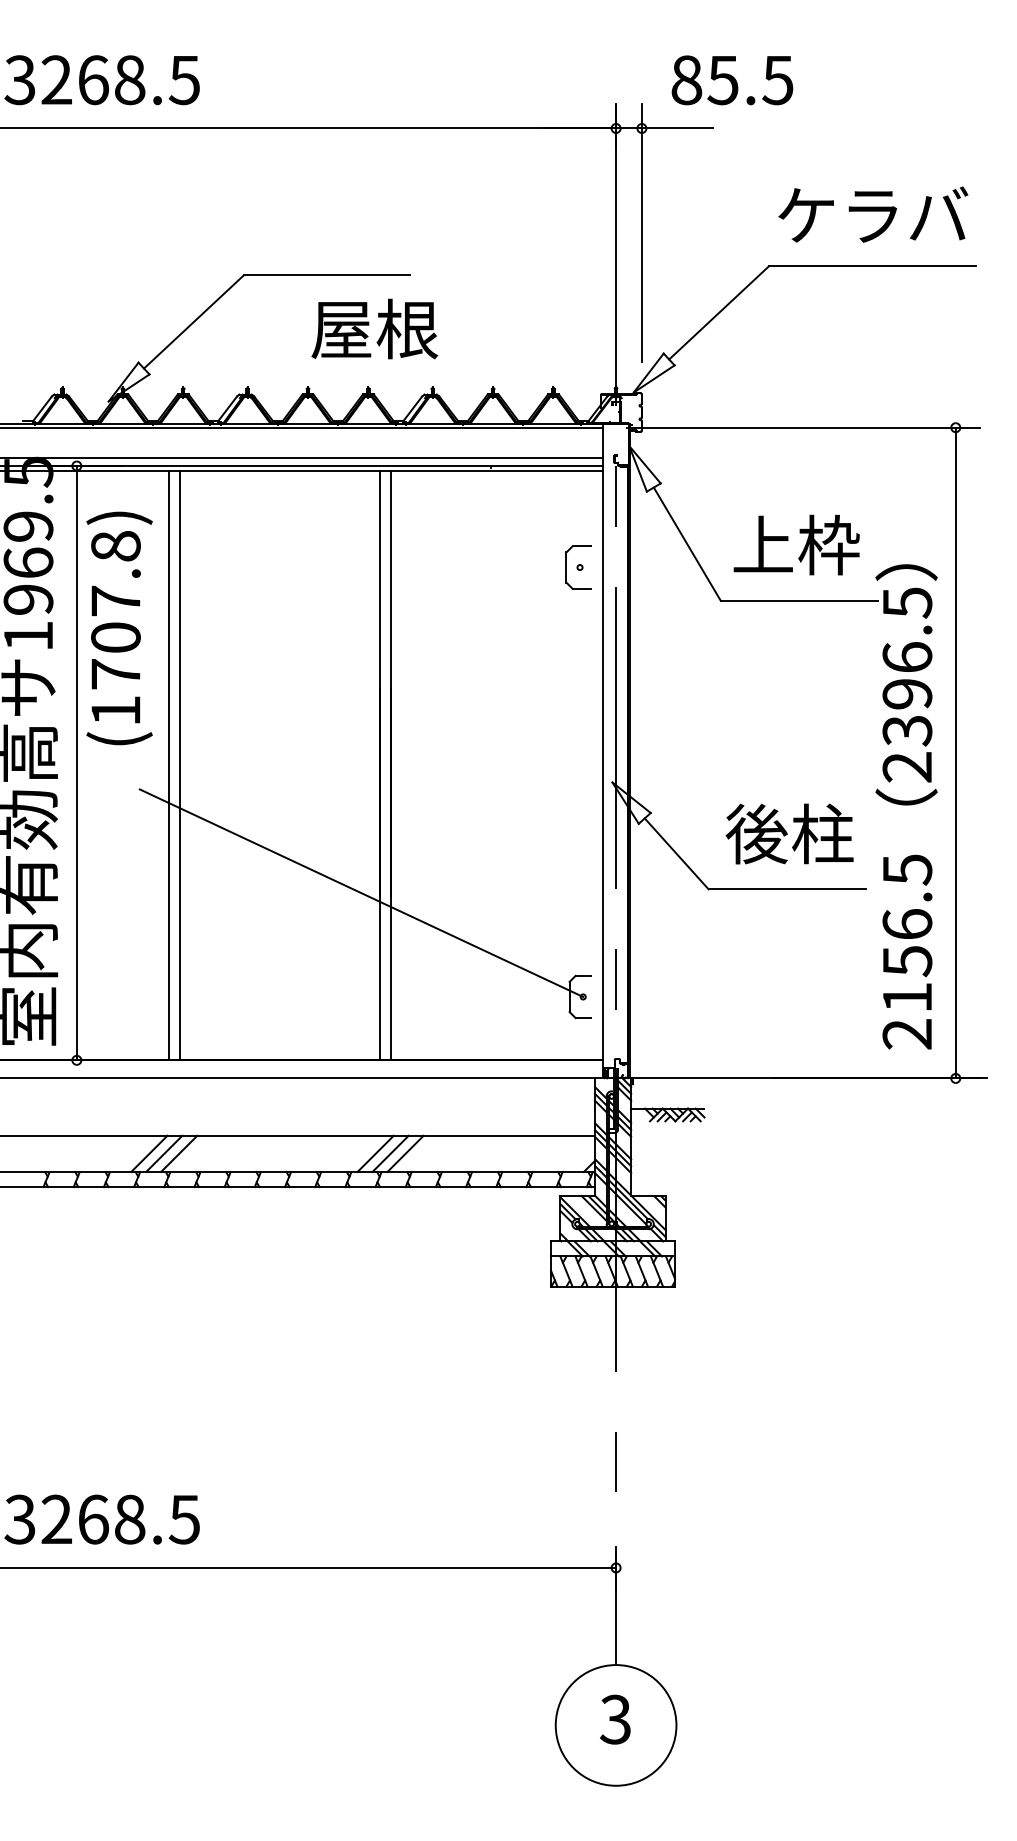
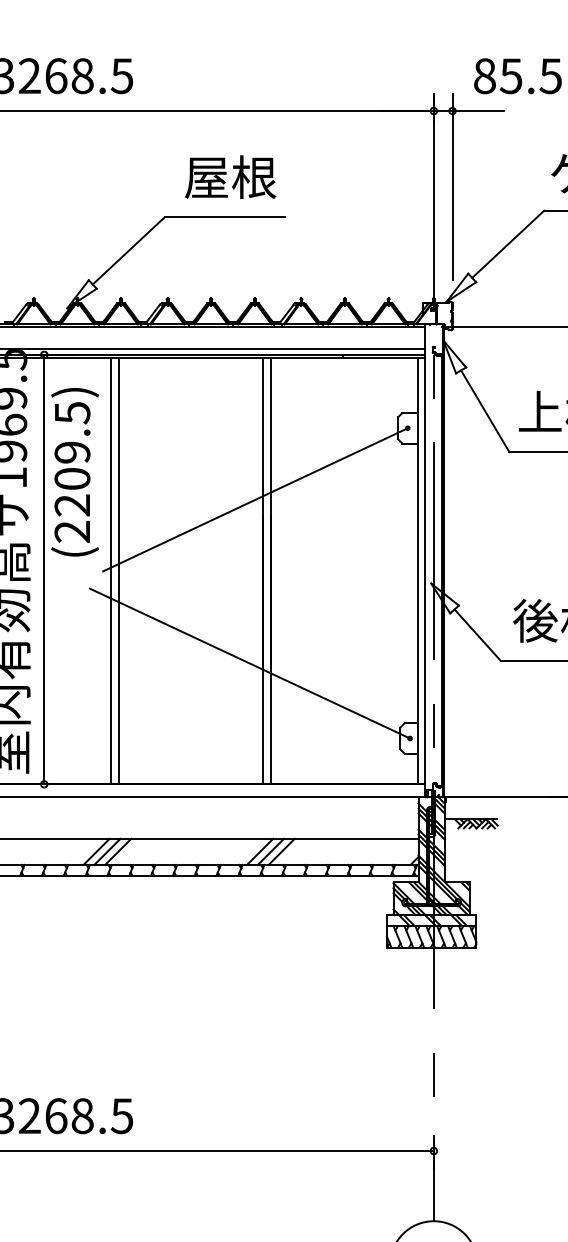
text: (374, 328) -> (230, 176), moved
text: (115, 628) -> (72, 472), (1707.8) -> (2209.5)
line: (369, 666) -> (255, 499), added
line: (594, 765) -> (418, 571), added

